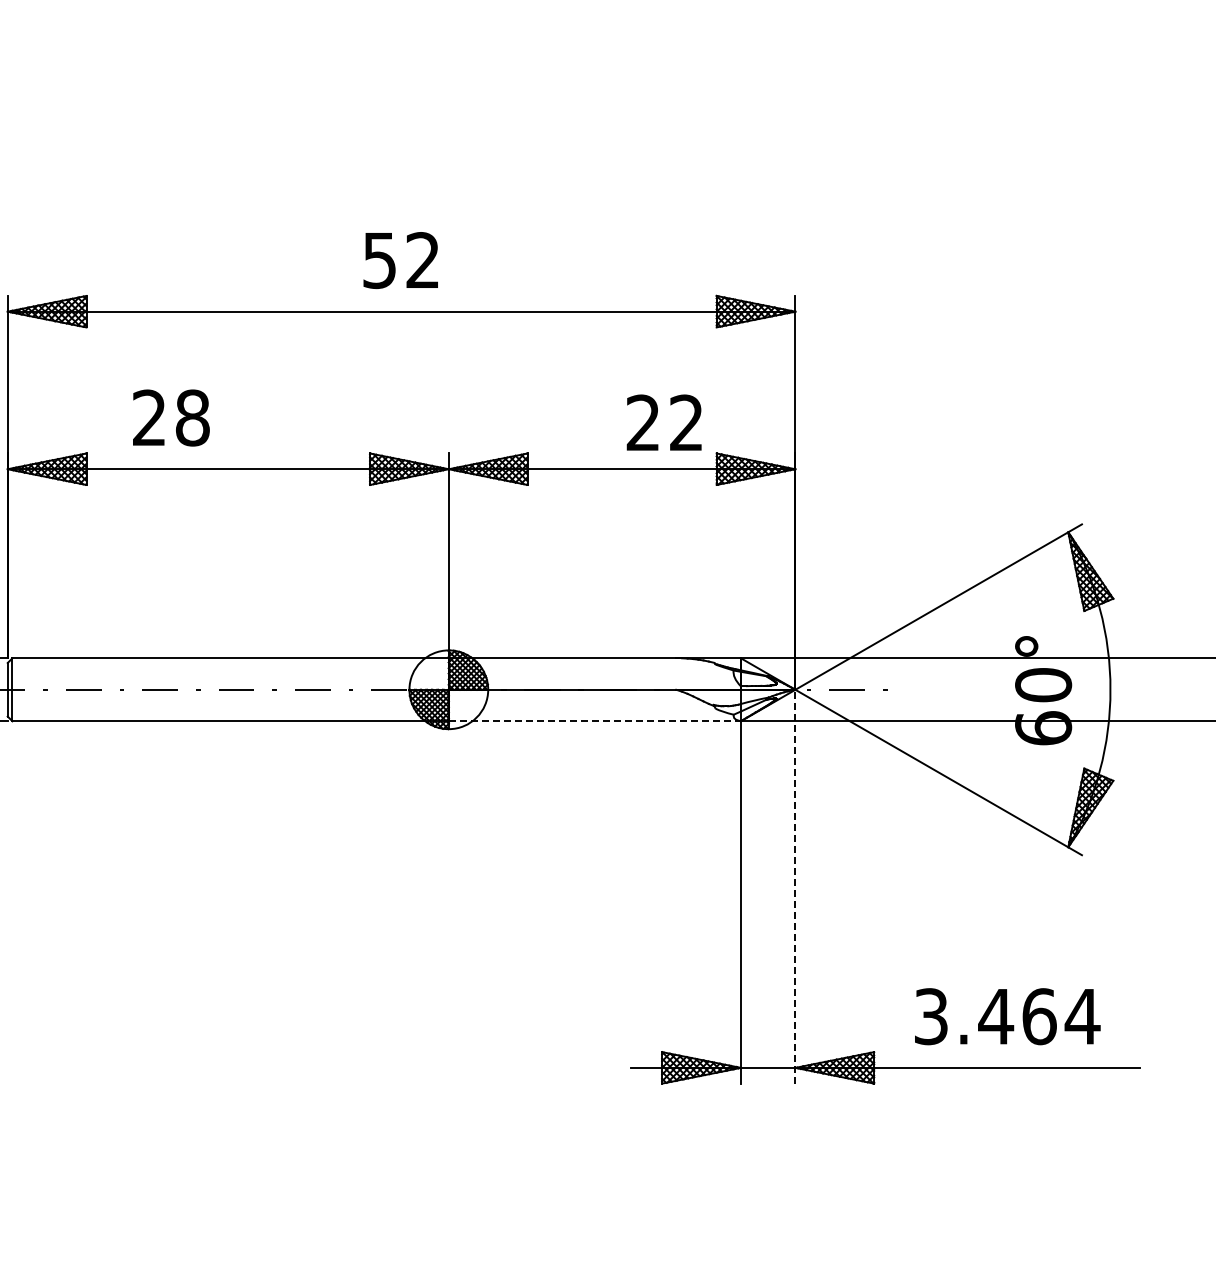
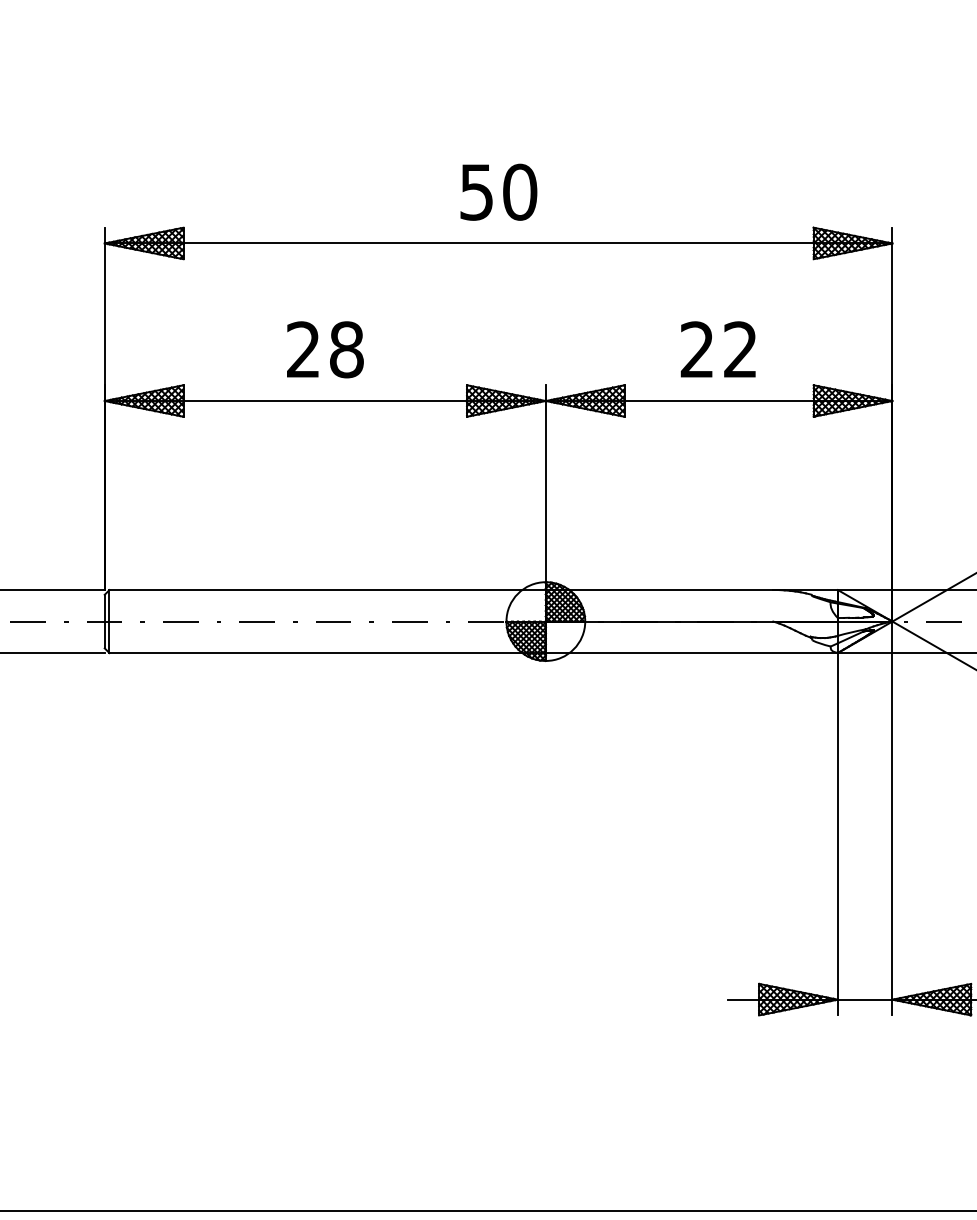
text: (423, 260) -> (520, 192), 52 -> 50
text: (171, 417) -> (325, 349), moved
text: (663, 422) -> (717, 349), moved
line: (595, 721) -> (692, 653), dashed -> solid
line: (795, 886) -> (892, 818), dashed -> solid

